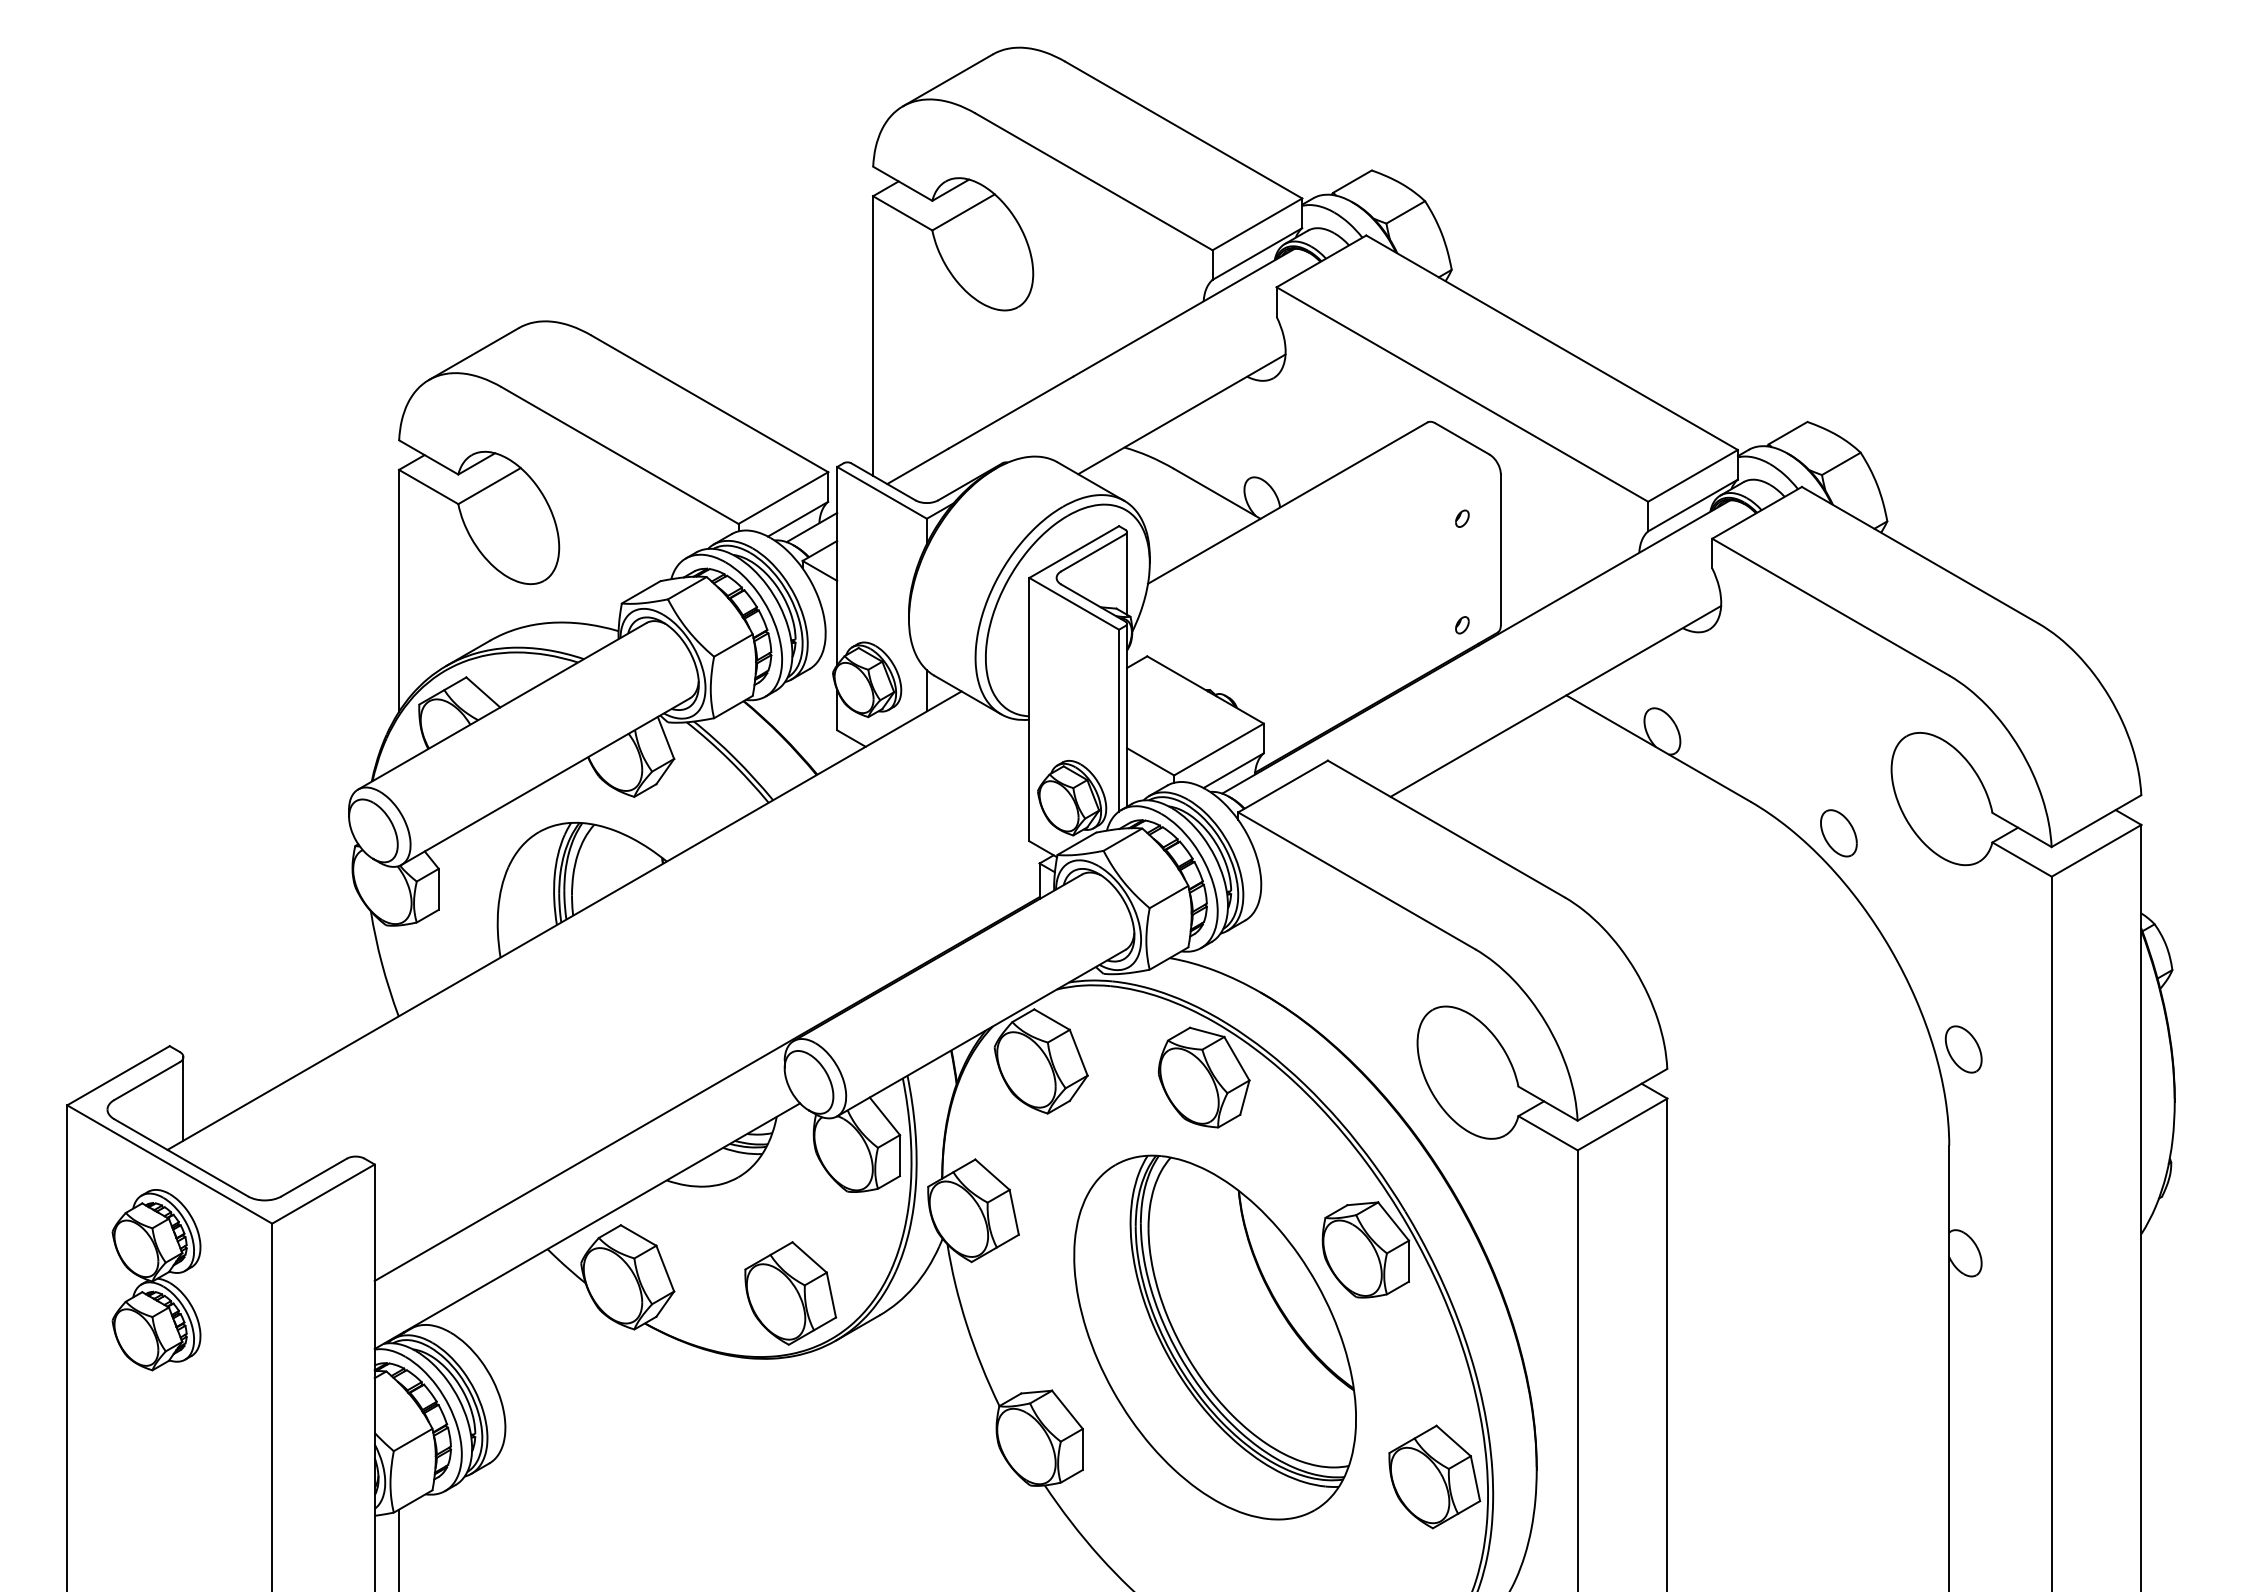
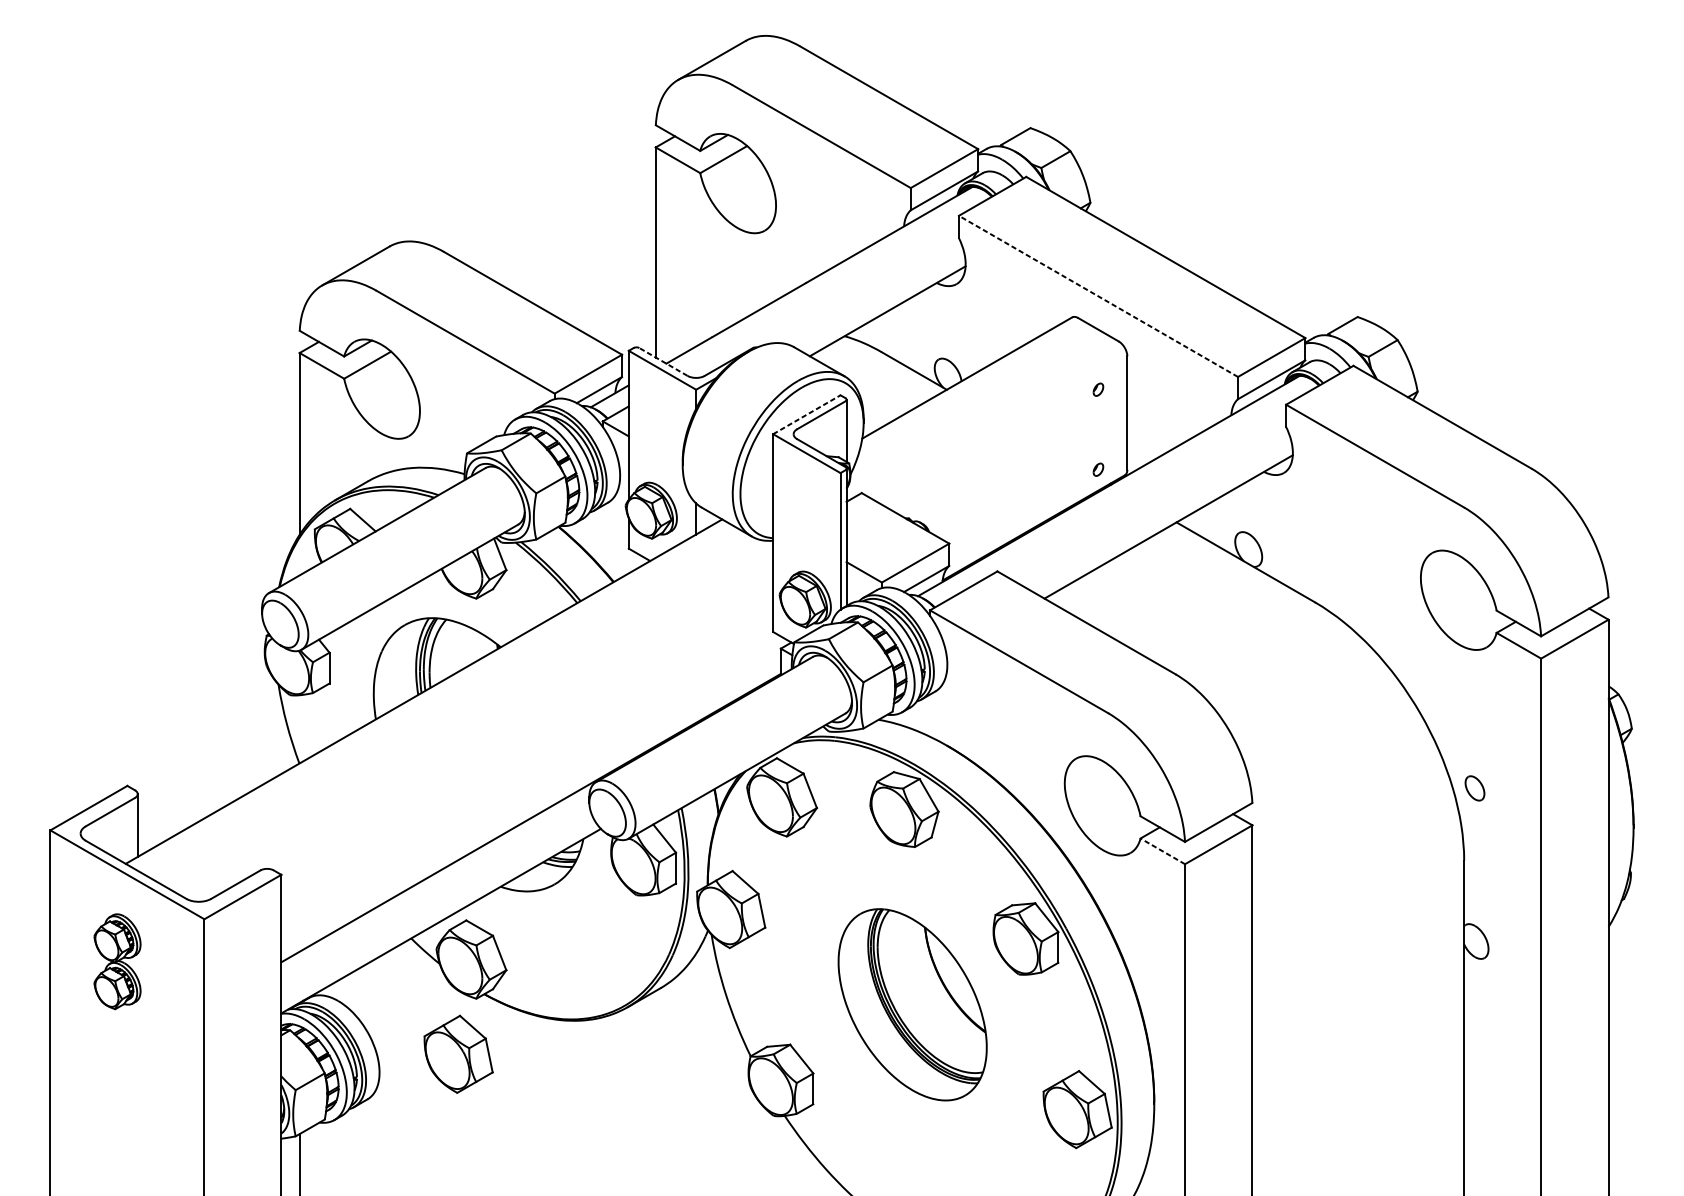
line: (1462, 394) -> (1098, 296), solid -> dashed
line: (883, 481) -> (663, 361), solid -> dashed
line: (1074, 552) -> (807, 415), solid -> dashed
part: (1838, 833) -> (1380, 626), removed
part: (1963, 1049) -> (1474, 788), size x0.7
line: (1547, 1133) -> (1162, 851), solid -> dashed
part: (156, 1280) -> (117, 961), size x0.7
part: (790, 1293) -> (458, 1054), moved
part: (1214, 1337) -> (912, 1004), size x0.7

